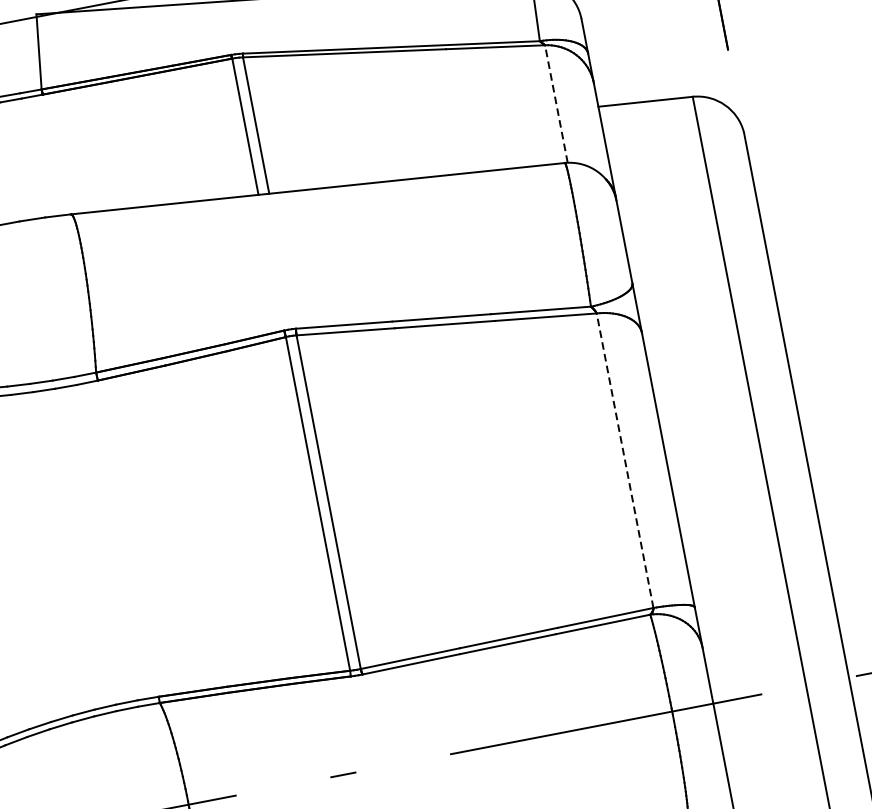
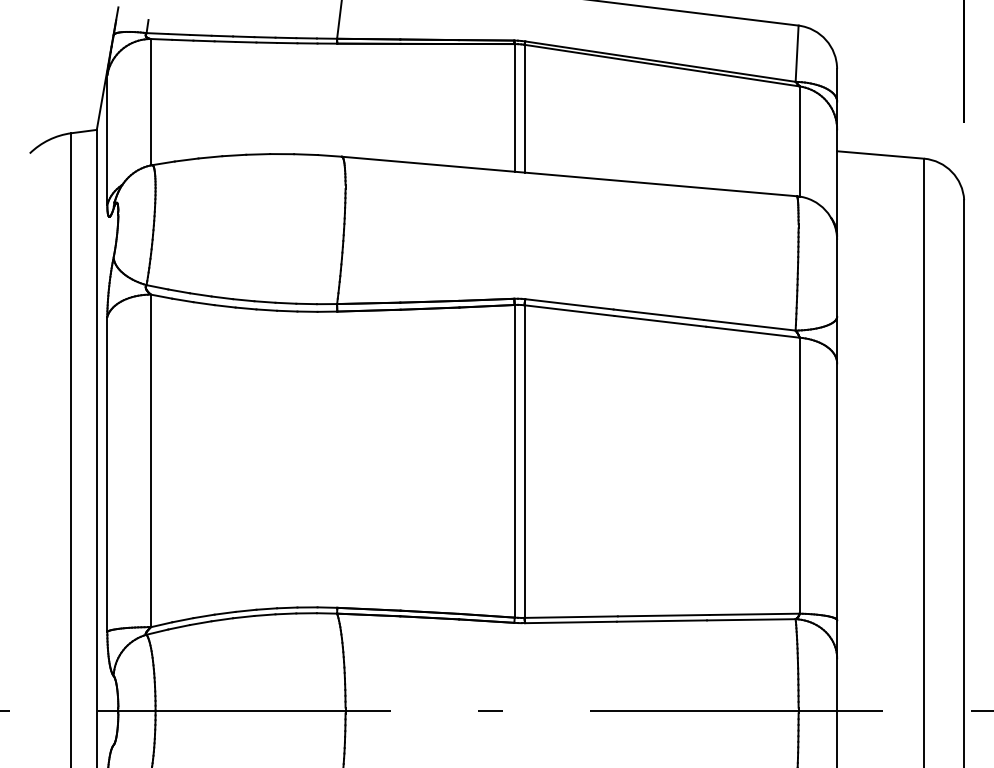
line: (556, 104) -> (799, 141), dashed -> solid
line: (624, 460) -> (799, 475), dashed -> solid

